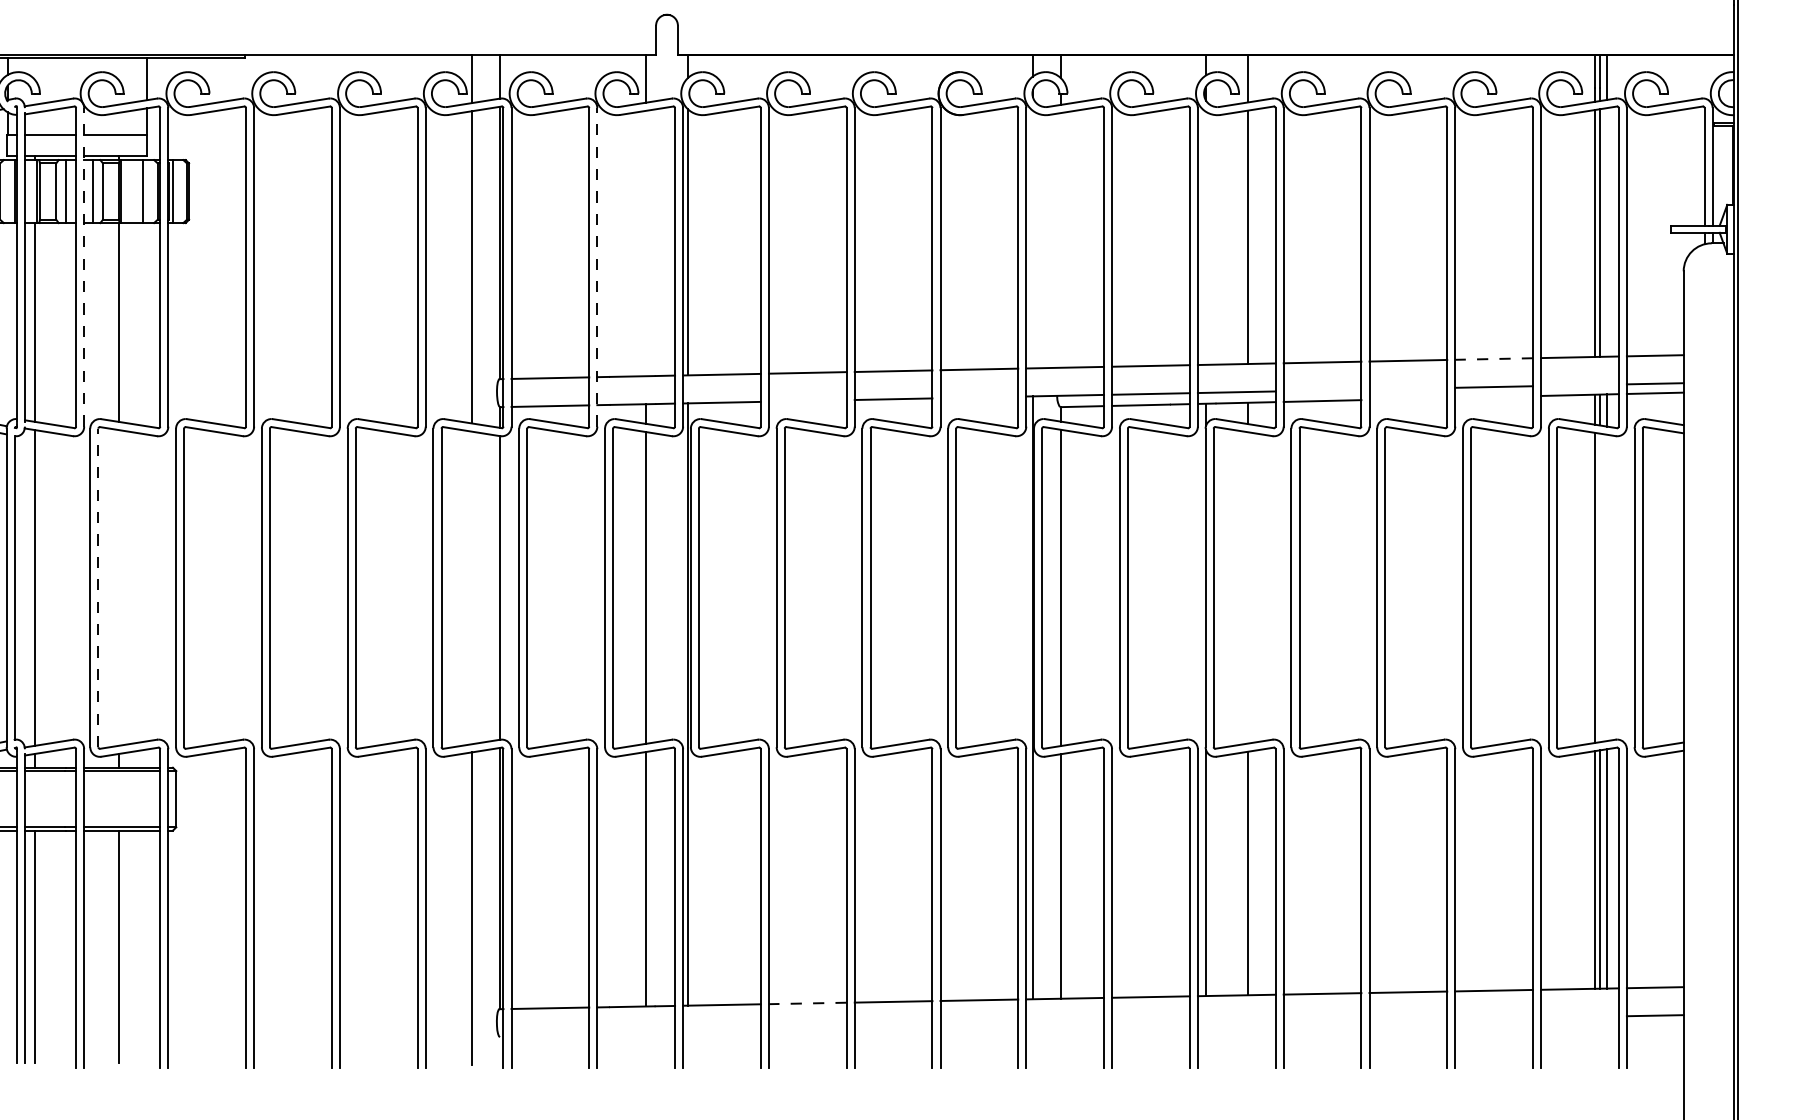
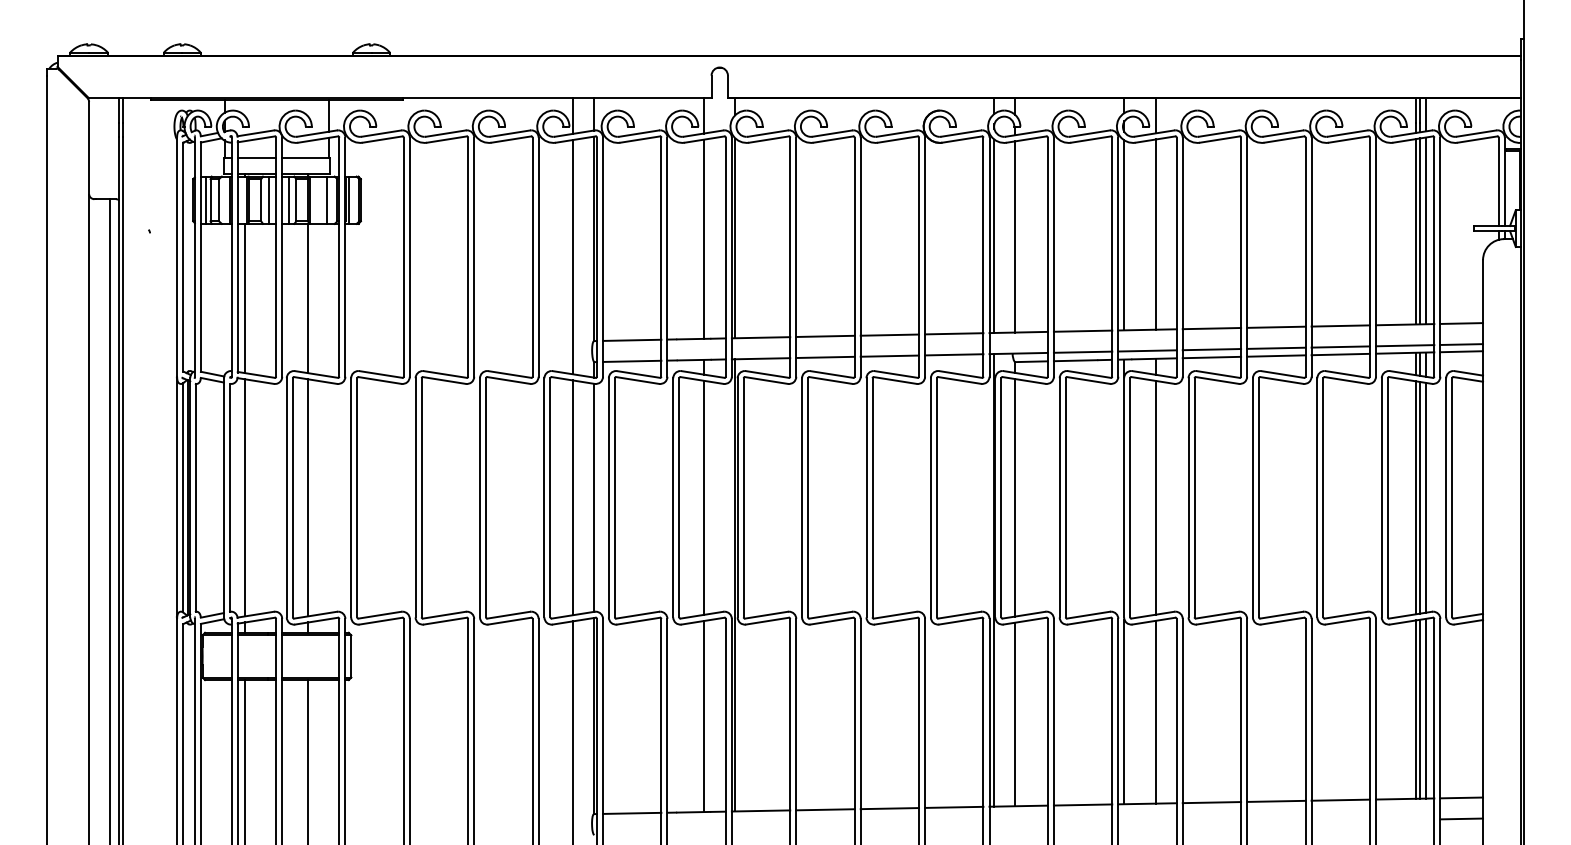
line: (1607, 231) -> (1425, 230), added
line: (1032, 238) -> (994, 235), added
line: (1206, 238) -> (1124, 235), added
line: (1060, 239) -> (1015, 236), added
line: (645, 242) -> (703, 238), added
line: (84, 267) -> (282, 257), dashed -> solid
line: (597, 267) -> (667, 257), dashed -> solid
line: (1493, 358) -> (1340, 325), dashed -> solid
line: (1579, 385) -> (1404, 345), added
line: (1408, 387) -> (1276, 347), added
line: (1322, 390) -> (1211, 349), added
line: (979, 397) -> (954, 354), added
line: (1493, 397) -> (1340, 354), added
line: (1408, 398) -> (1276, 355), added
line: (807, 401) -> (825, 357), added
line: (97, 587) -> (292, 497), dashed -> solid
line: (119, 587) -> (308, 497), added
line: (472, 587) -> (573, 497), added
line: (1247, 587) -> (1155, 497), added
line: (1600, 587) -> (1420, 497), added
line: (1607, 587) -> (1425, 497), added
line: (806, 1003) -> (824, 809), dashed -> solid

